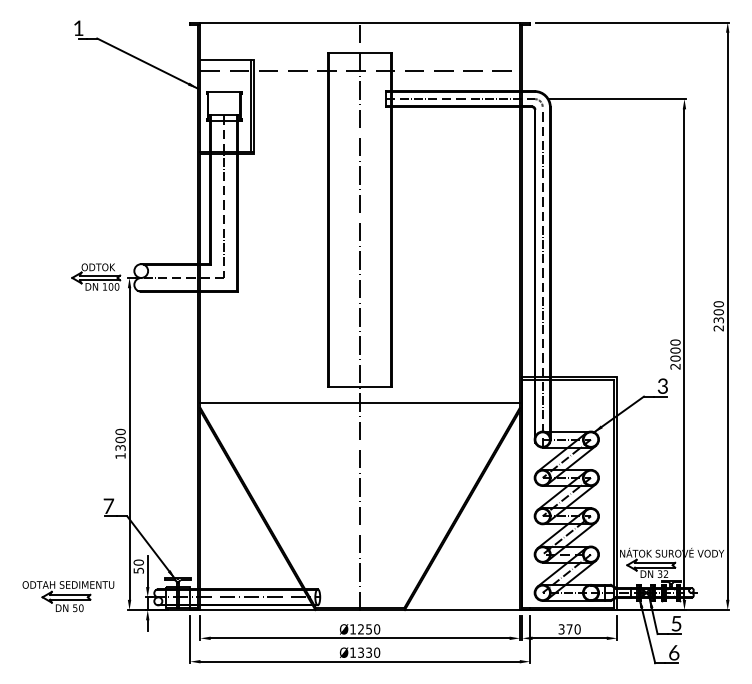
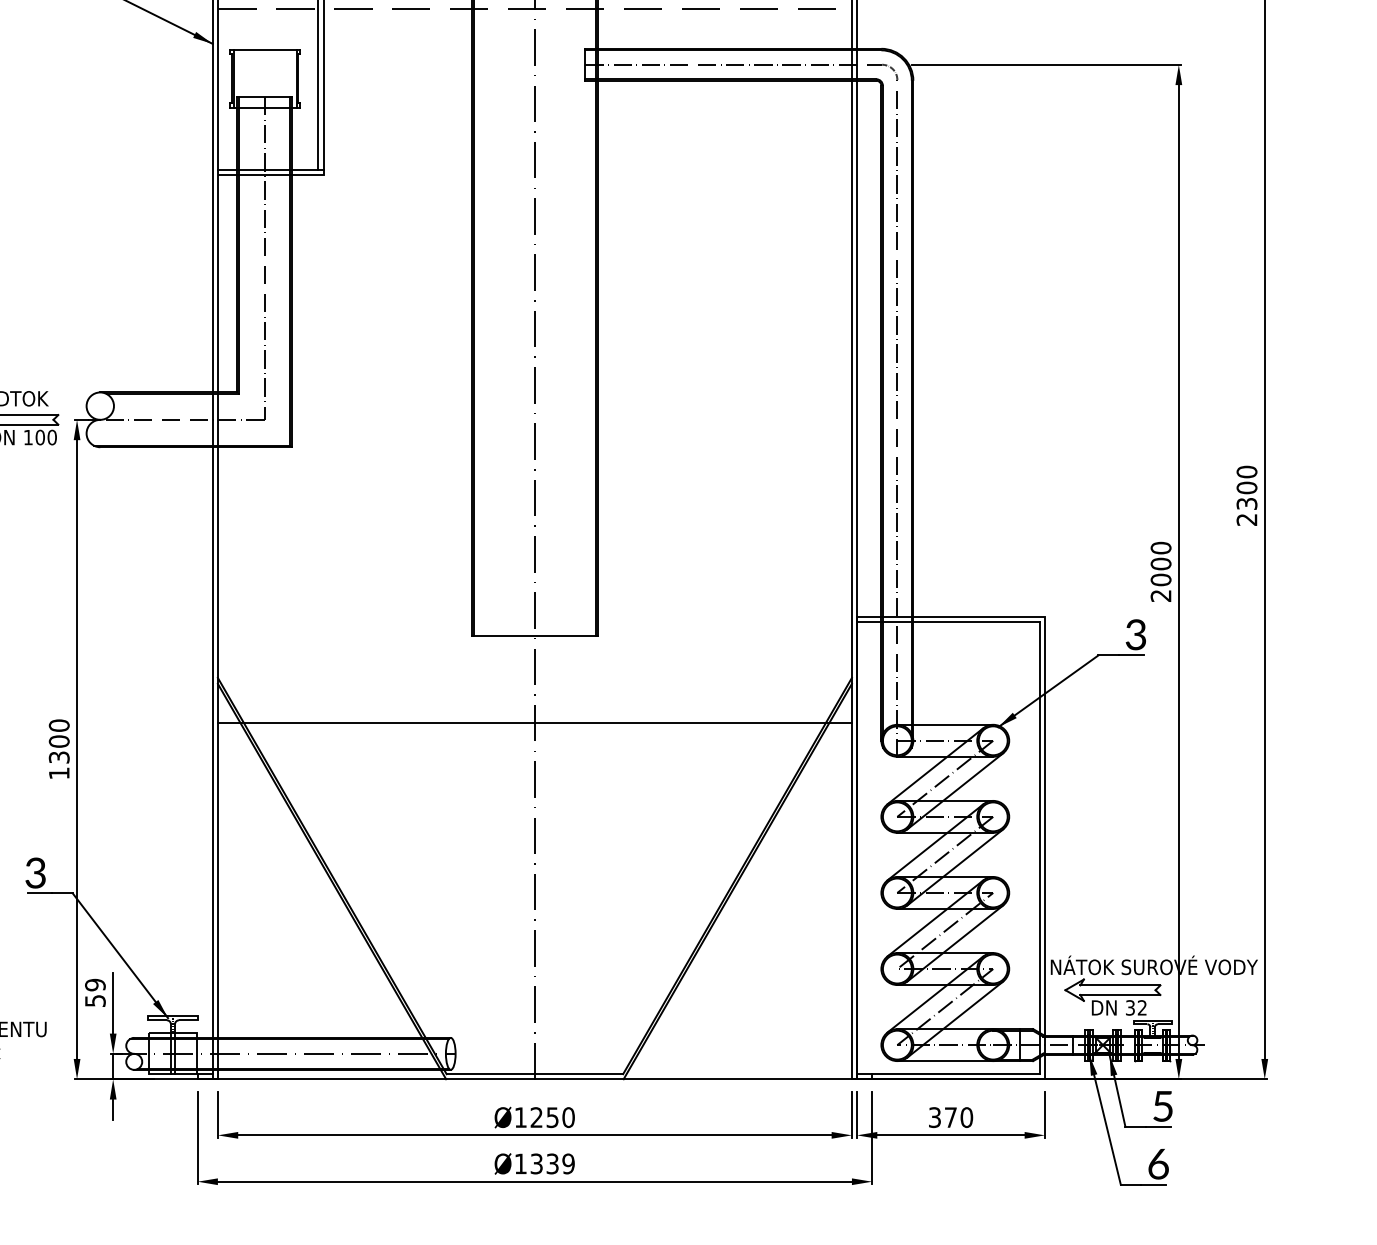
line: (359, 402) -> (533, 722), moved
text: (108, 505) -> (35, 871), 7 -> 3
text: (138, 562) -> (94, 984), 50 -> 59
text: (377, 652) -> (569, 1163), Ø1330 -> Ø1339

